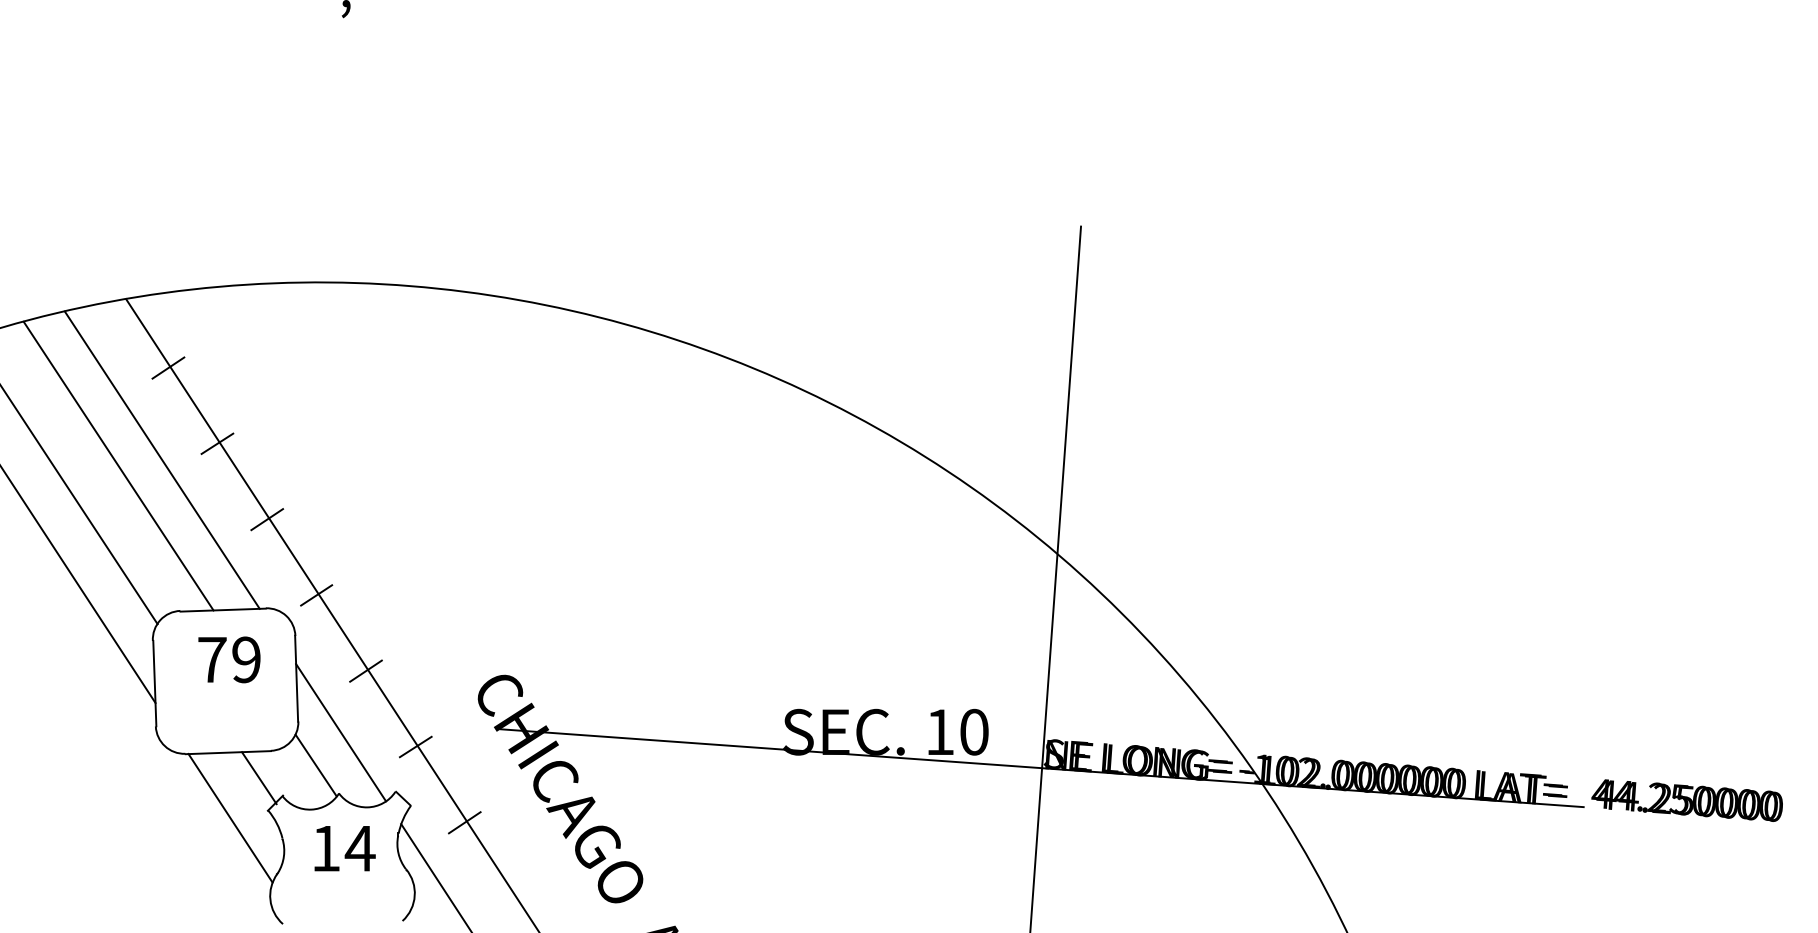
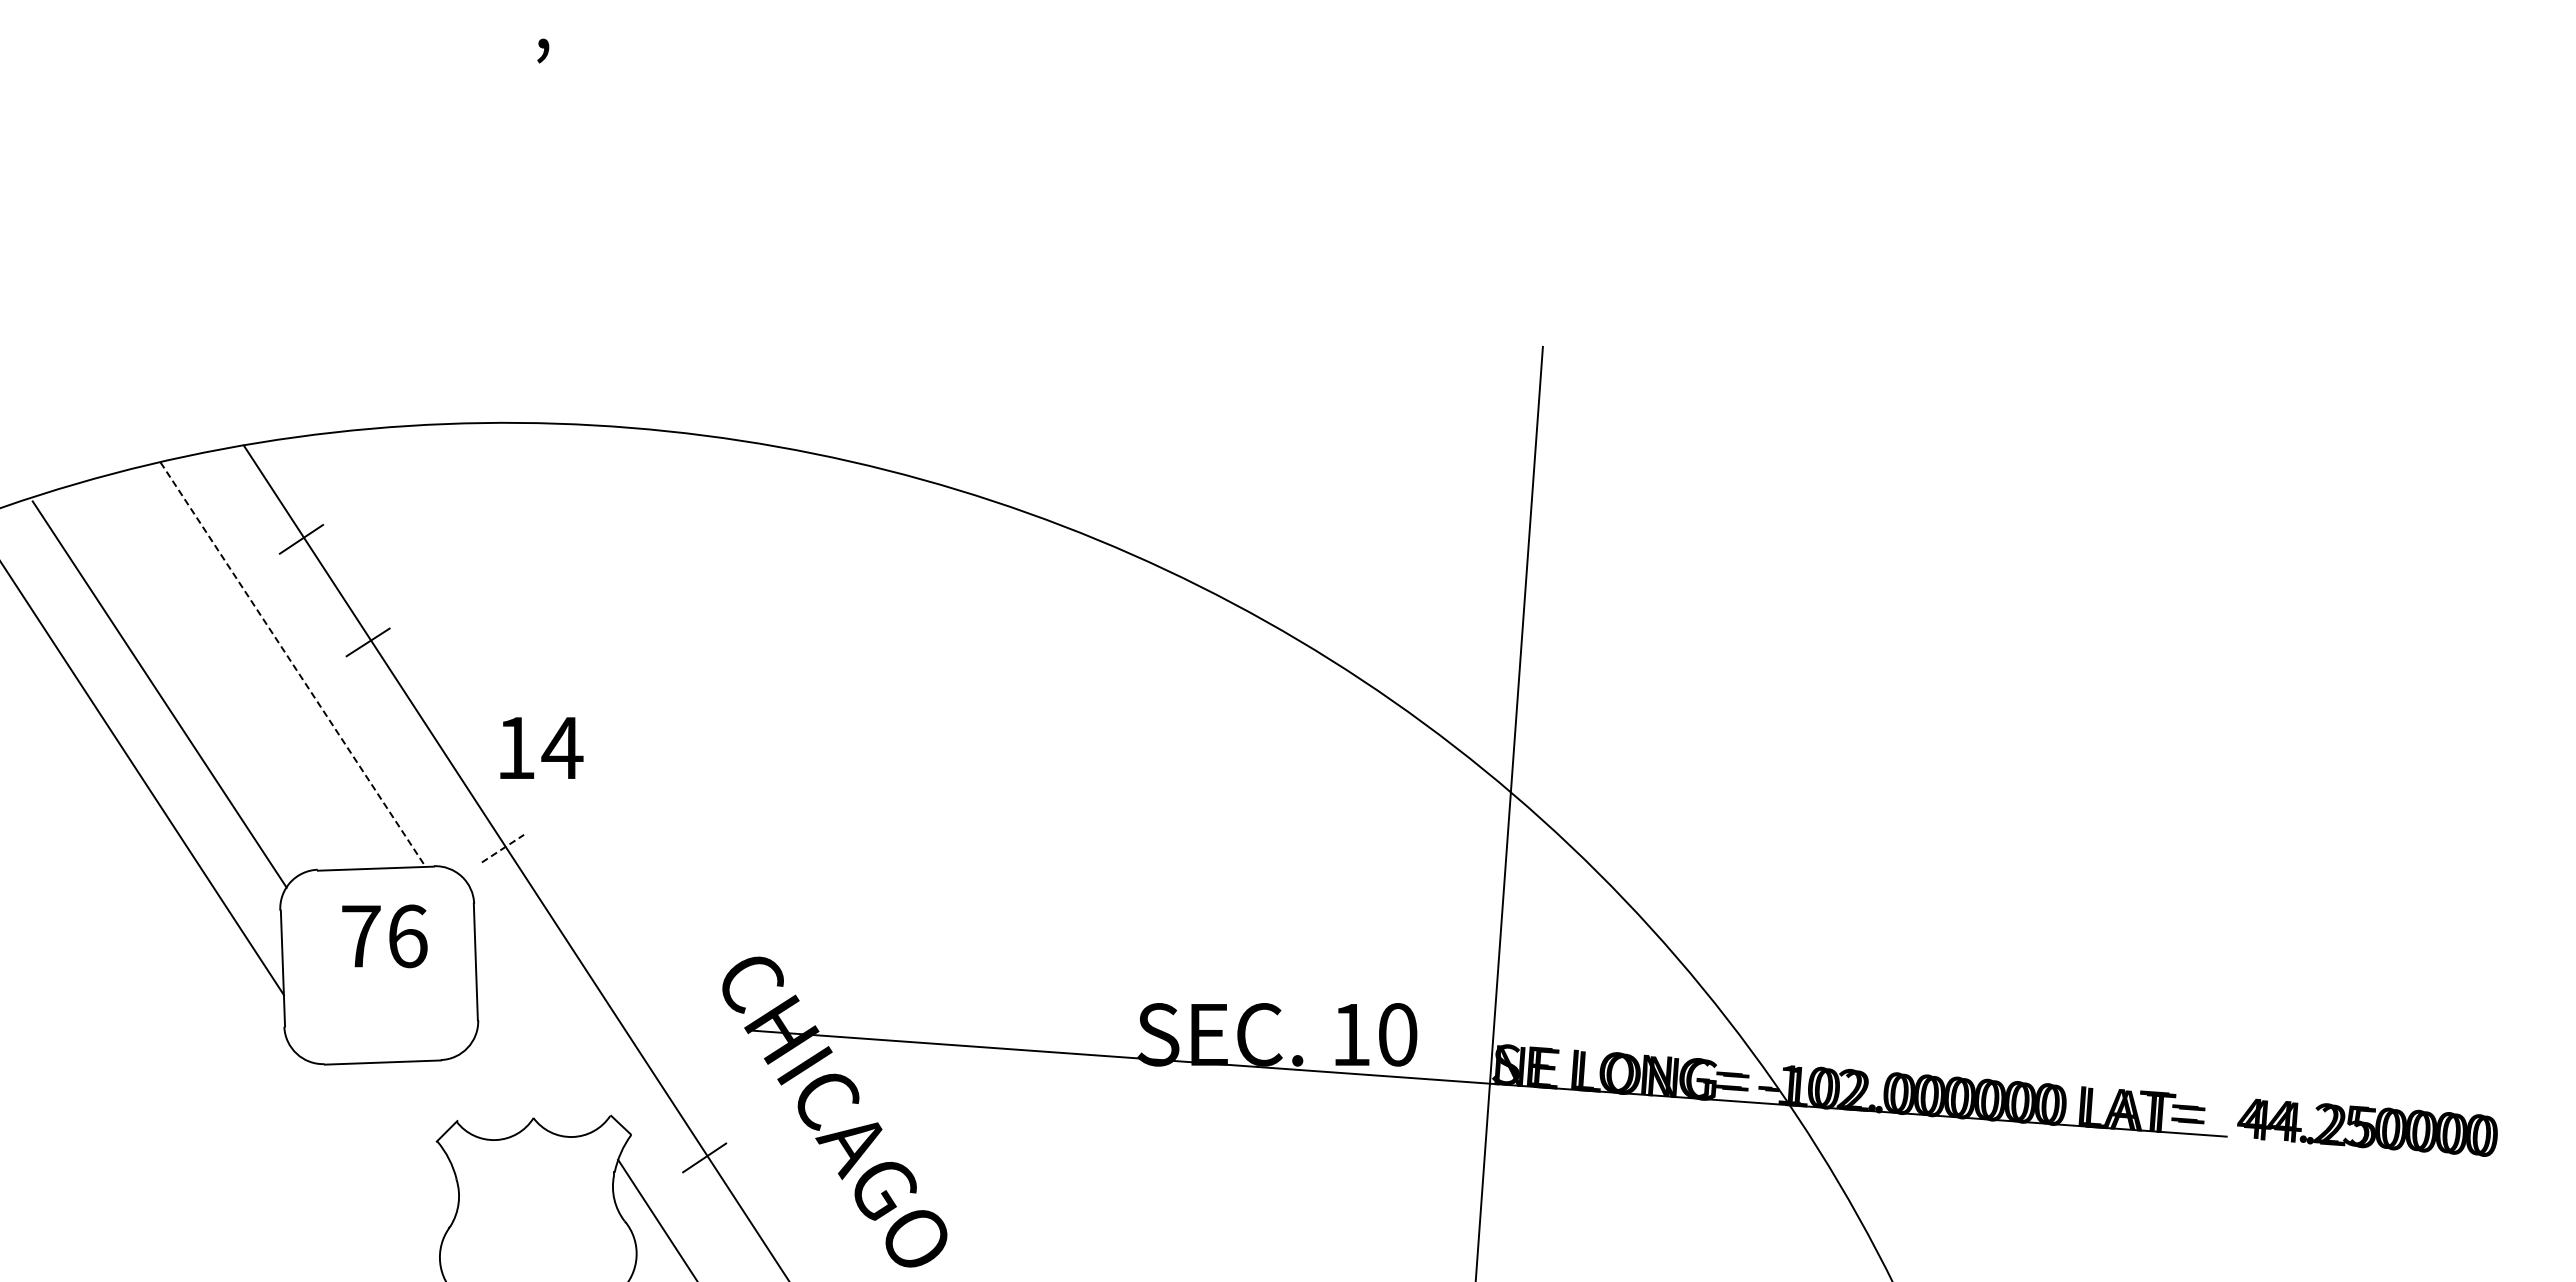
line: (162, 460) -> (293, 664), solid -> dashed
line: (118, 465) -> (233, 672), removed
line: (266, 519) -> (435, 745), removed
line: (316, 595) -> (503, 848), solid -> dashed
text: (246, 659) -> (407, 936), 79 -> 76
line: (365, 671) -> (569, 951), removed
line: (341, 732) -> (536, 1035), removed
line: (415, 746) -> (637, 1054), removed
line: (316, 765) -> (502, 1080), removed
line: (258, 777) -> (424, 1096), removed
line: (230, 818) -> (385, 1151), removed
text: (344, 848) -> (541, 747), moved

